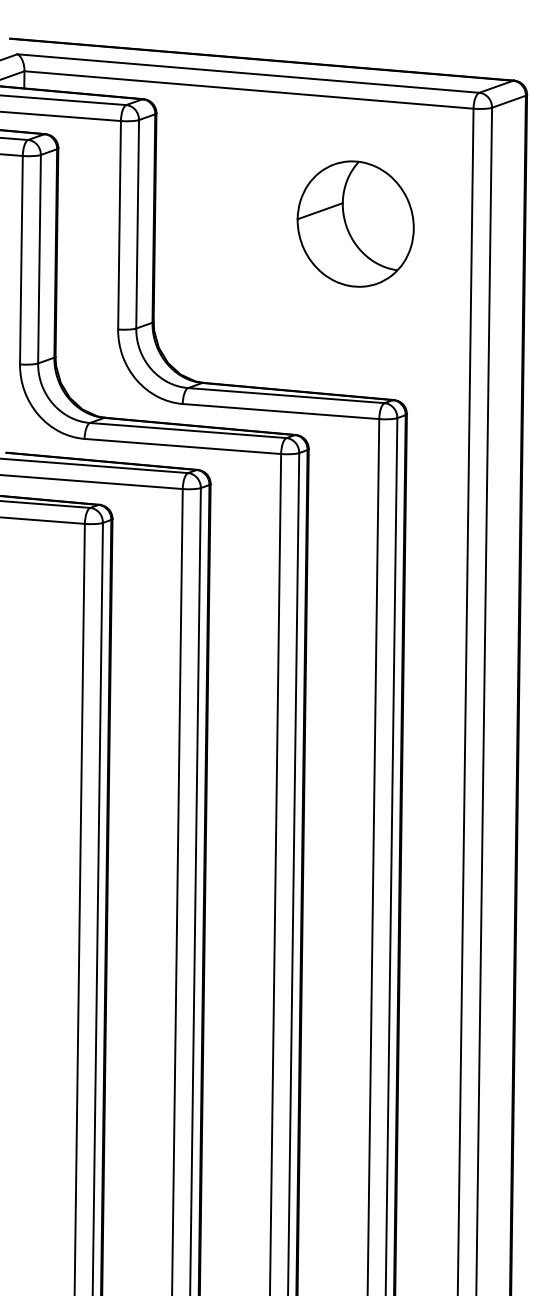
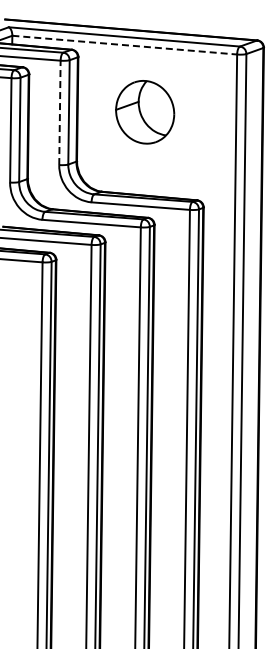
line: (248, 90) -> (124, 45), solid -> dashed
line: (118, 224) -> (59, 112), solid -> dashed
part: (356, 224) -> (145, 112), moved

